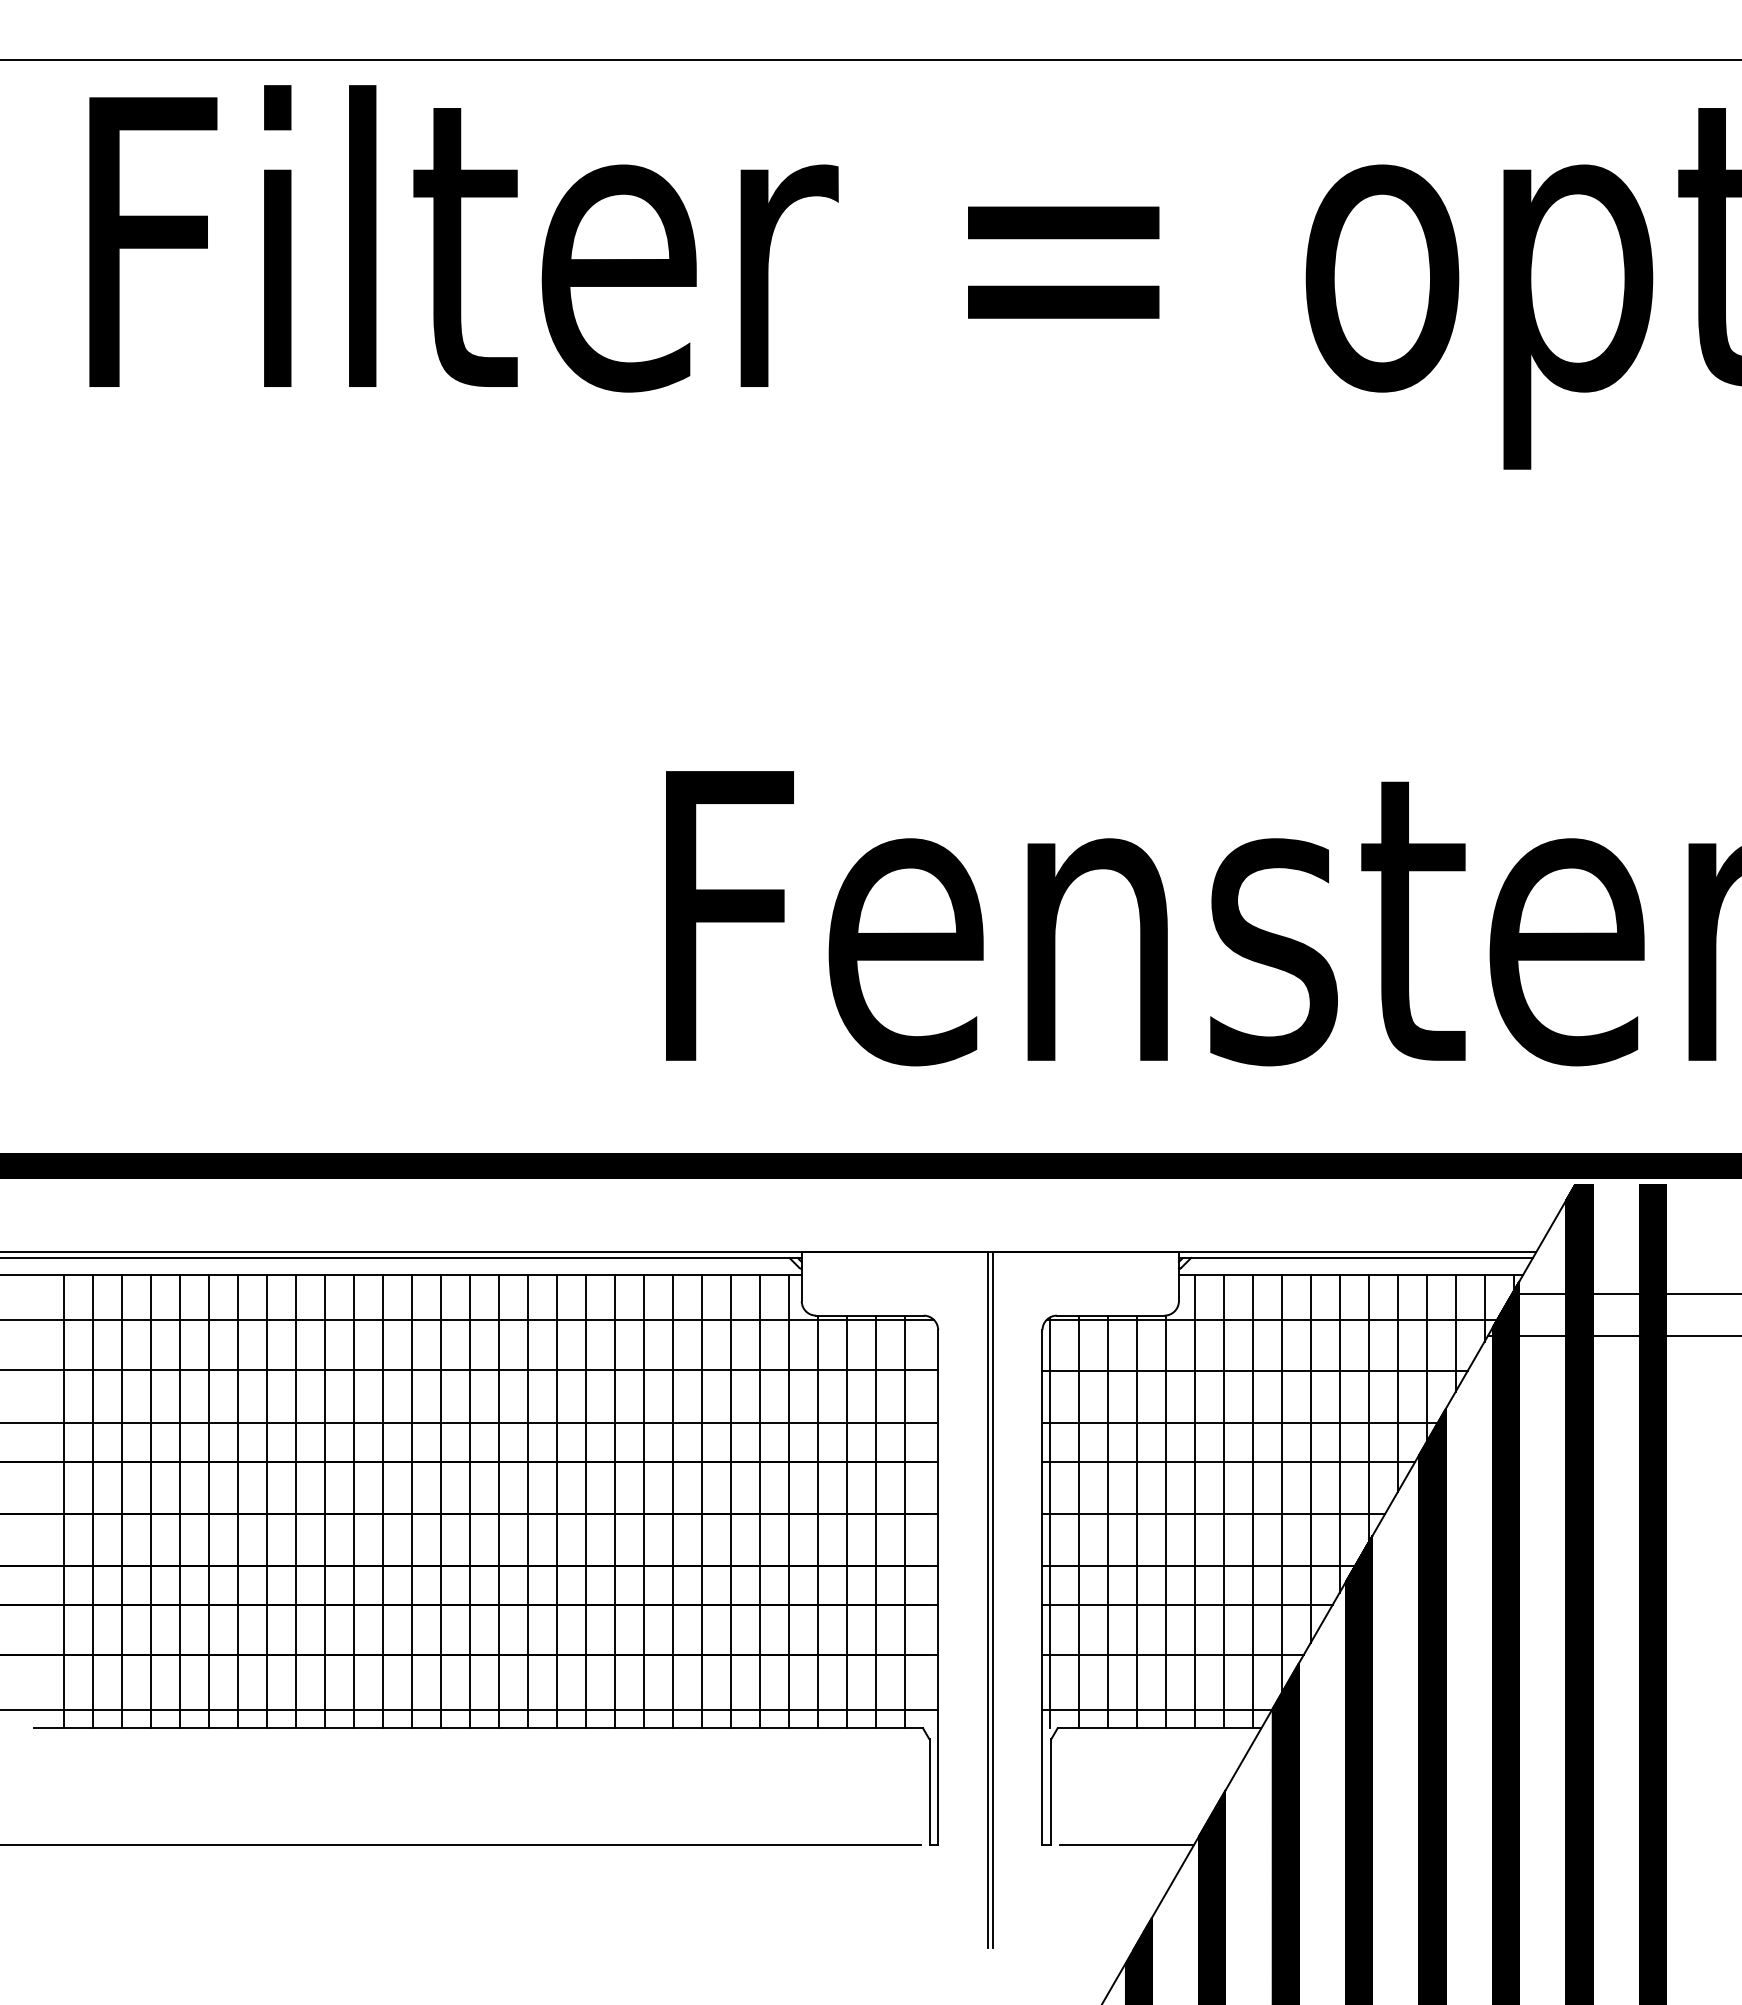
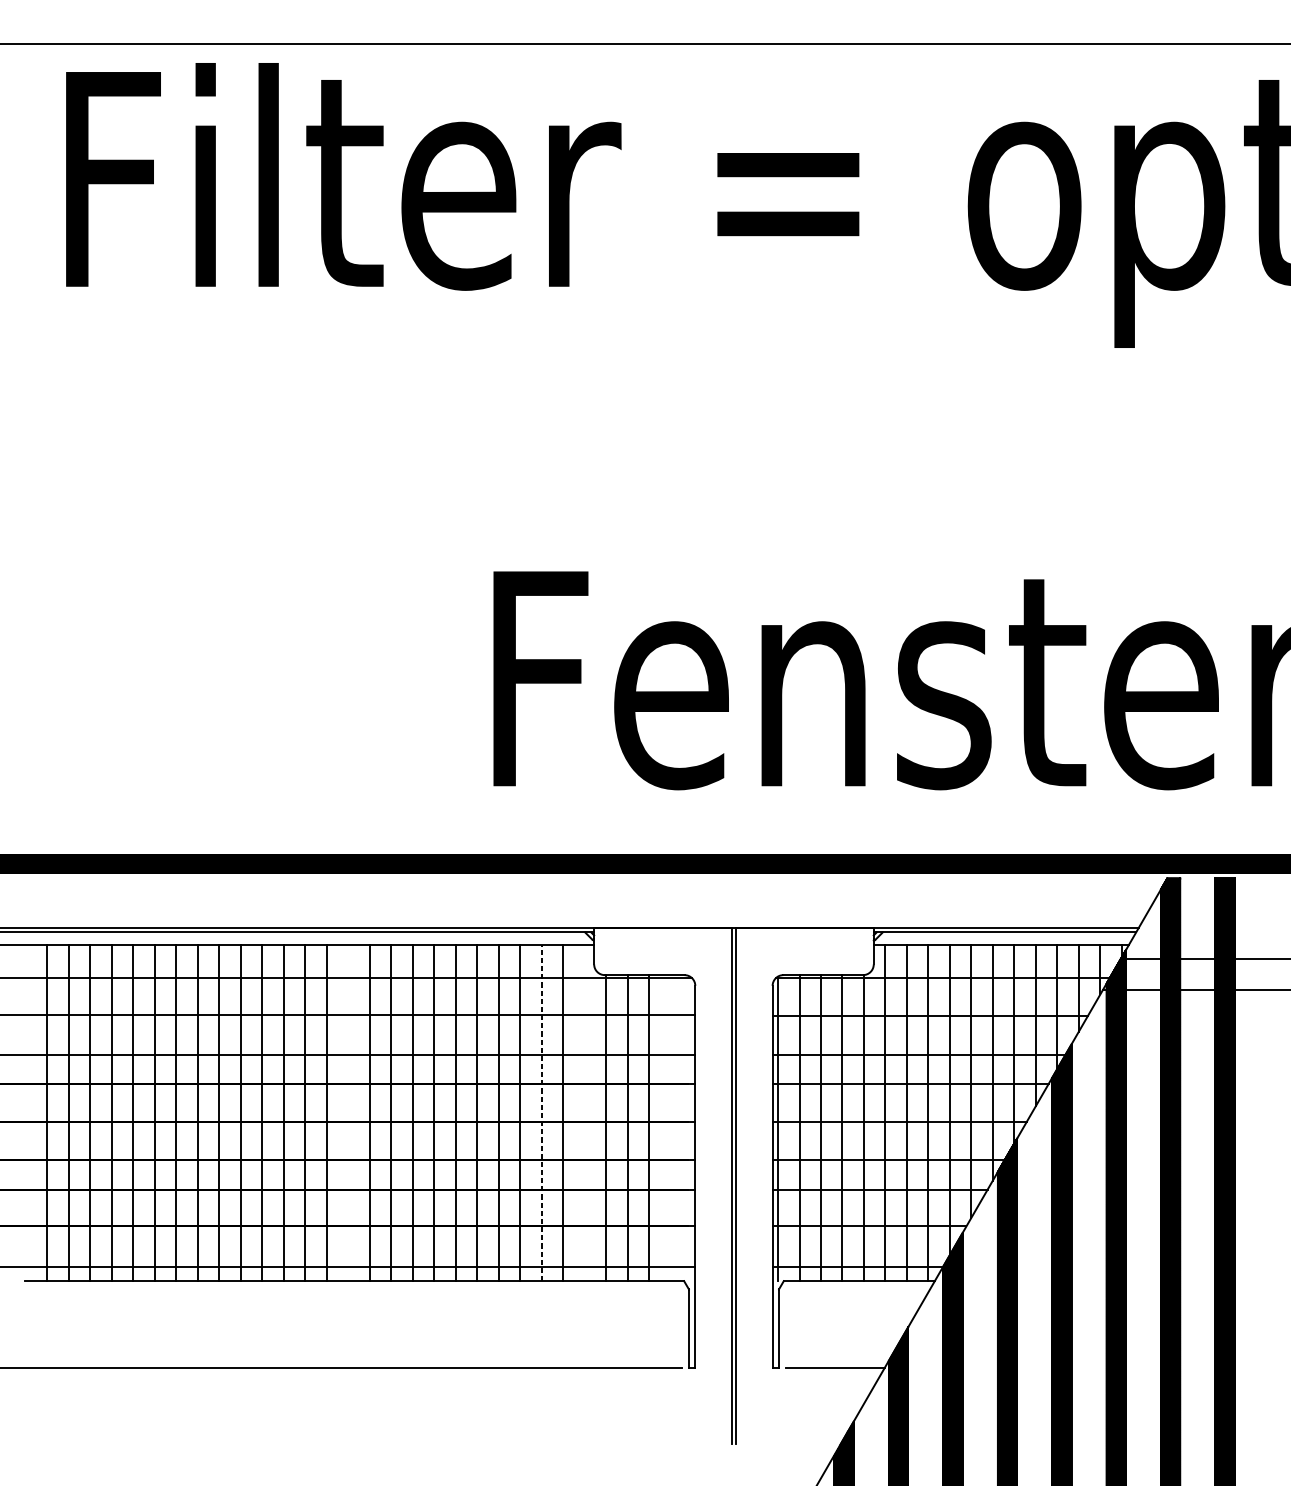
line: (469, 1501) -> (347, 1112), removed
line: (730, 1501) -> (541, 1112), solid -> dashed
line: (788, 1501) -> (584, 1112), removed
line: (904, 1521) -> (670, 1127), removed

